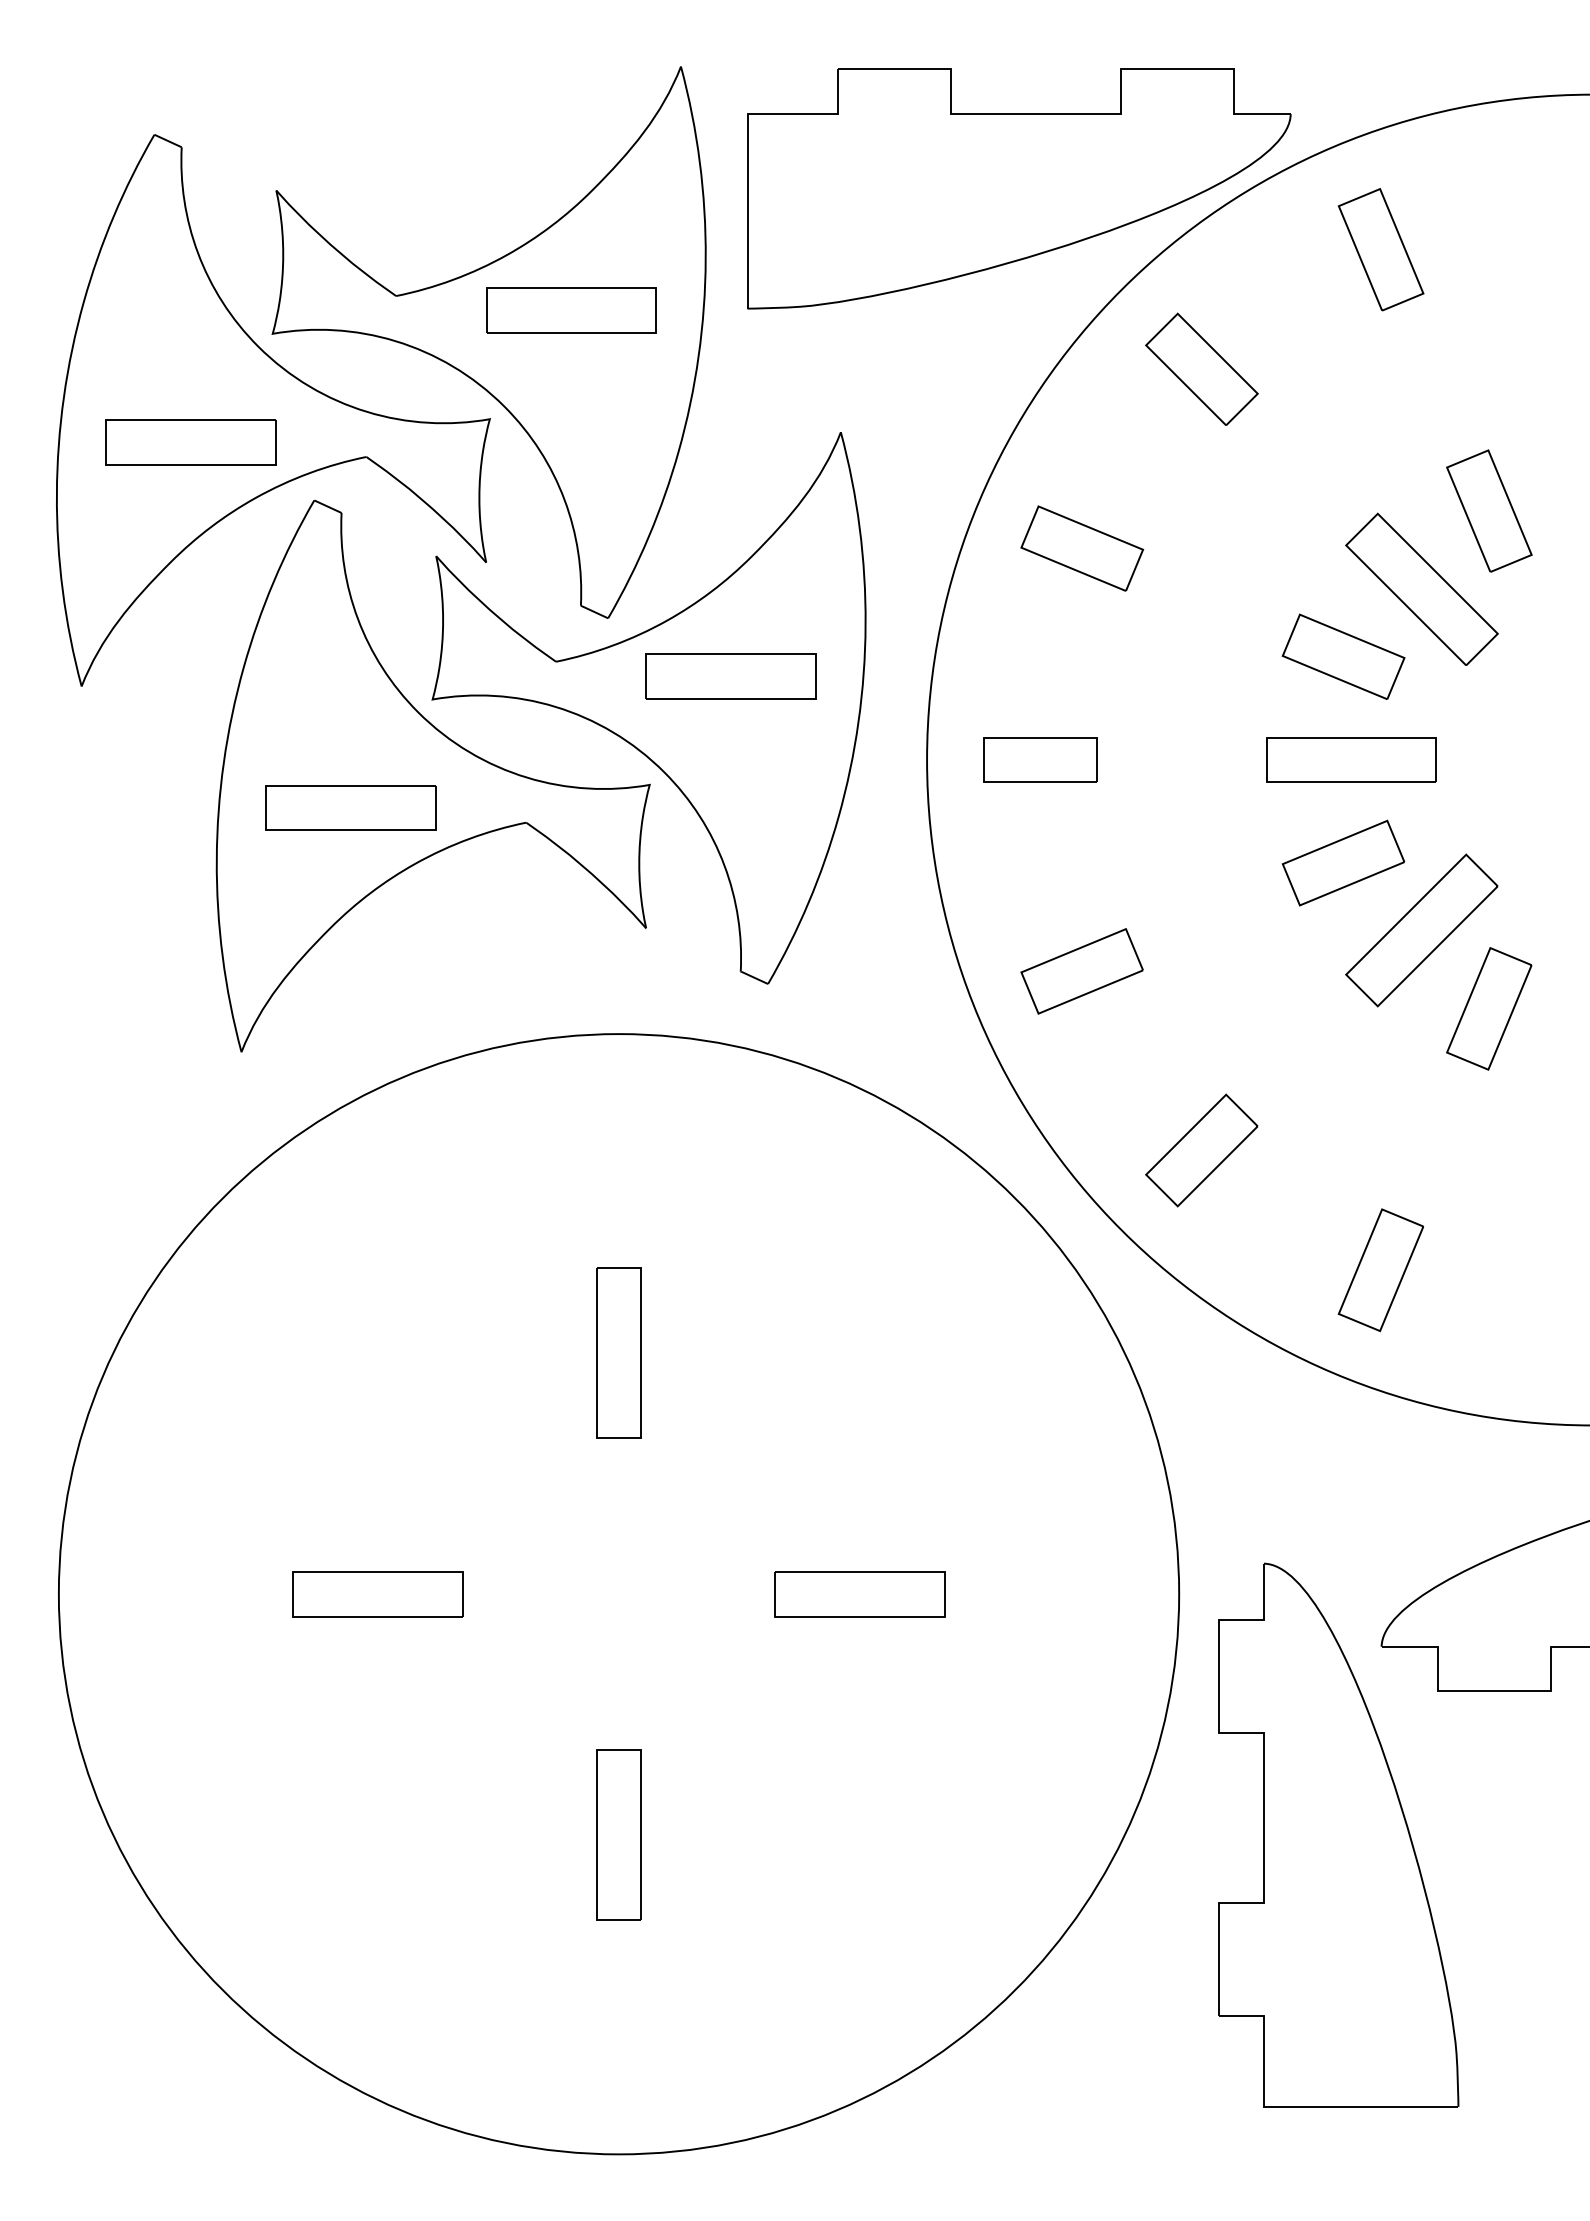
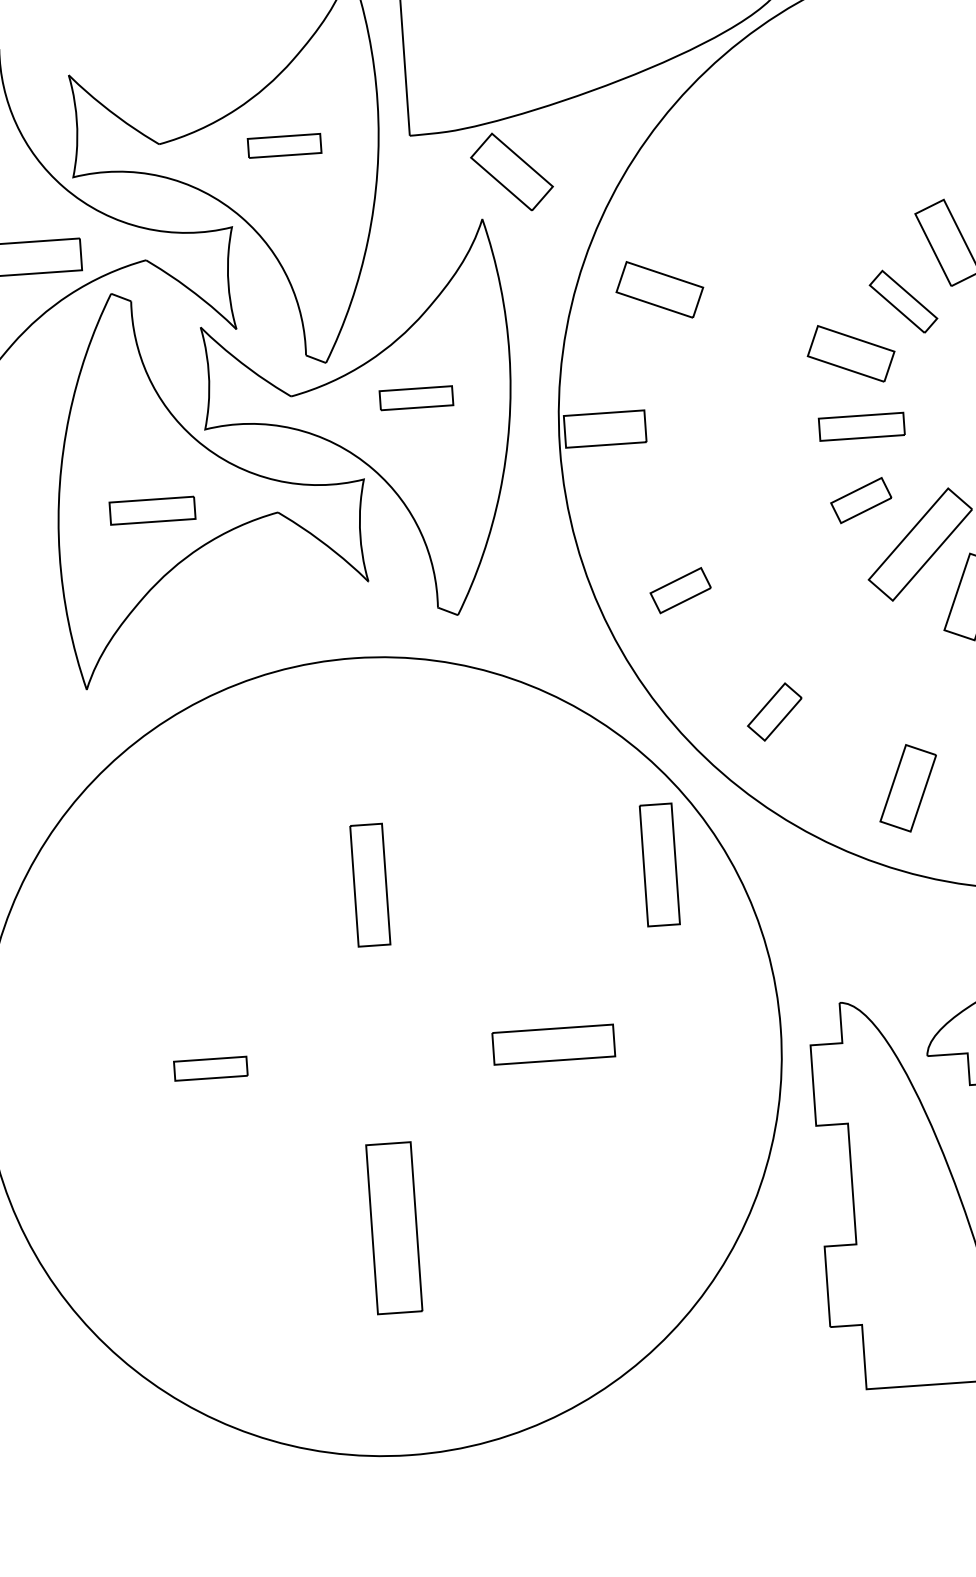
part: (1380, 249) -> (857, 62), removed
part: (571, 310) -> (284, 145), size x0.6
part: (1201, 368) -> (511, 171), moved
part: (1421, 588) -> (903, 301), size x0.6
part: (730, 676) -> (415, 398), size x0.6
part: (1040, 759) -> (605, 428), moved
part: (1351, 759) -> (861, 426), size x0.7
part: (350, 807) -> (152, 510), size x0.7
part: (1343, 862) -> (861, 500), size x0.7
part: (1081, 971) -> (680, 590), size x0.7
part: (1201, 1150) -> (774, 712), size x0.7
part: (1025, 1352) -> (659, 864), added
part: (377, 1594) -> (210, 1068), size x0.6
part: (618, 1834) -> (393, 1227), size x1.4

